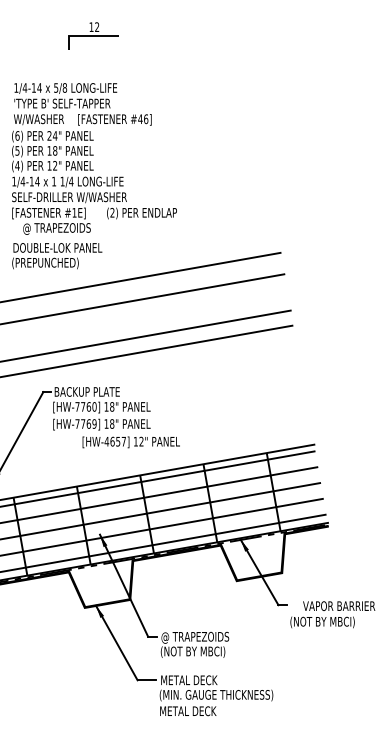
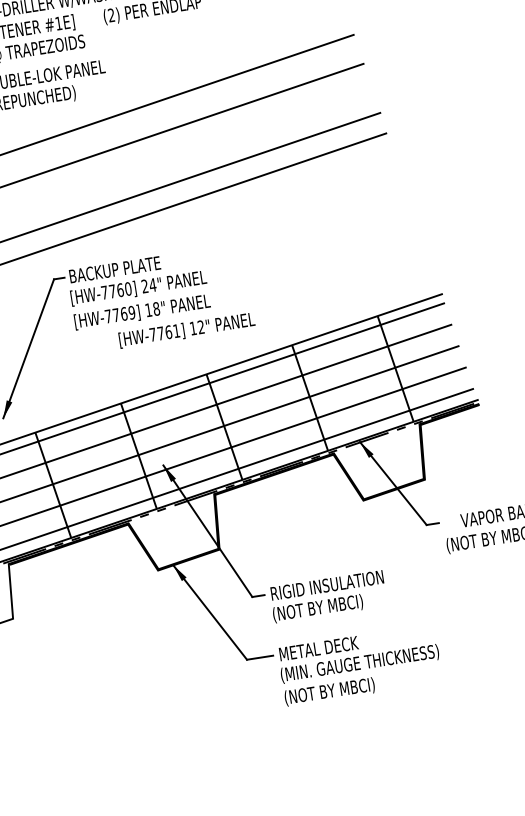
text: (109, 406) -> (149, 285), 18" -> 24"
text: (114, 441) -> (163, 332), [HW-4657] -> [HW-7761]
text: (201, 637) -> (326, 586), @ TRAPEZOIDS -> RIGID INSULATION
text: (192, 711) -> (330, 691), METAL DECK -> (NOT BY MBCI)

